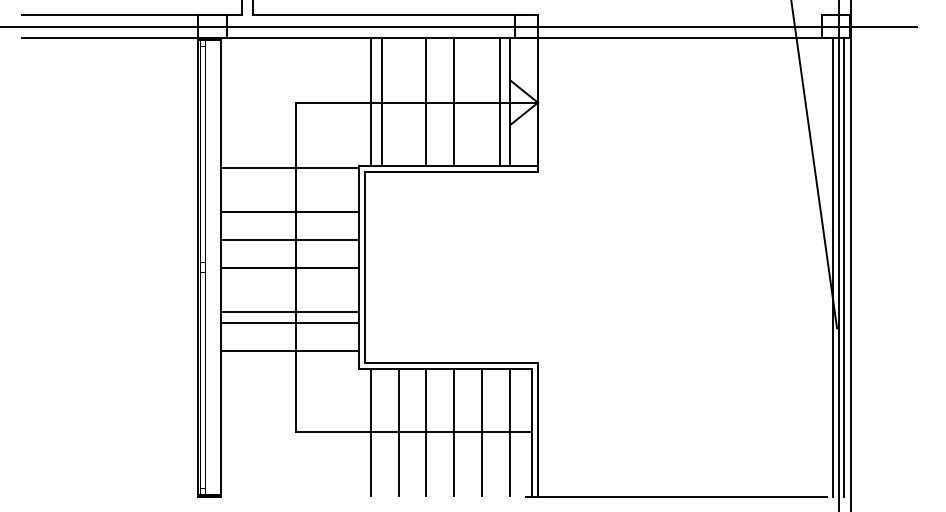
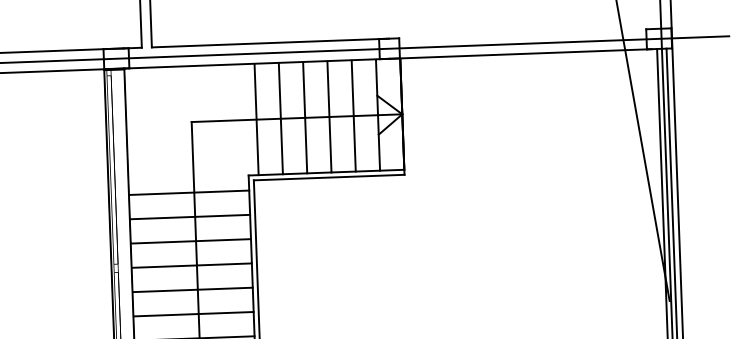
line: (381, 102) -> (280, 118), moved
line: (500, 102) -> (353, 115), moved
line: (290, 167) -> (189, 192), moved
line: (290, 312) -> (193, 289), moved

